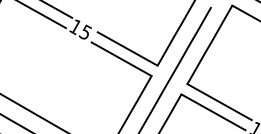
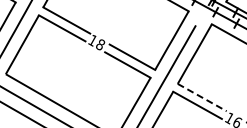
text: (85, 32) -> (100, 44), 15 -> 18
line: (219, 101) -> (202, 97), solid -> dashed

